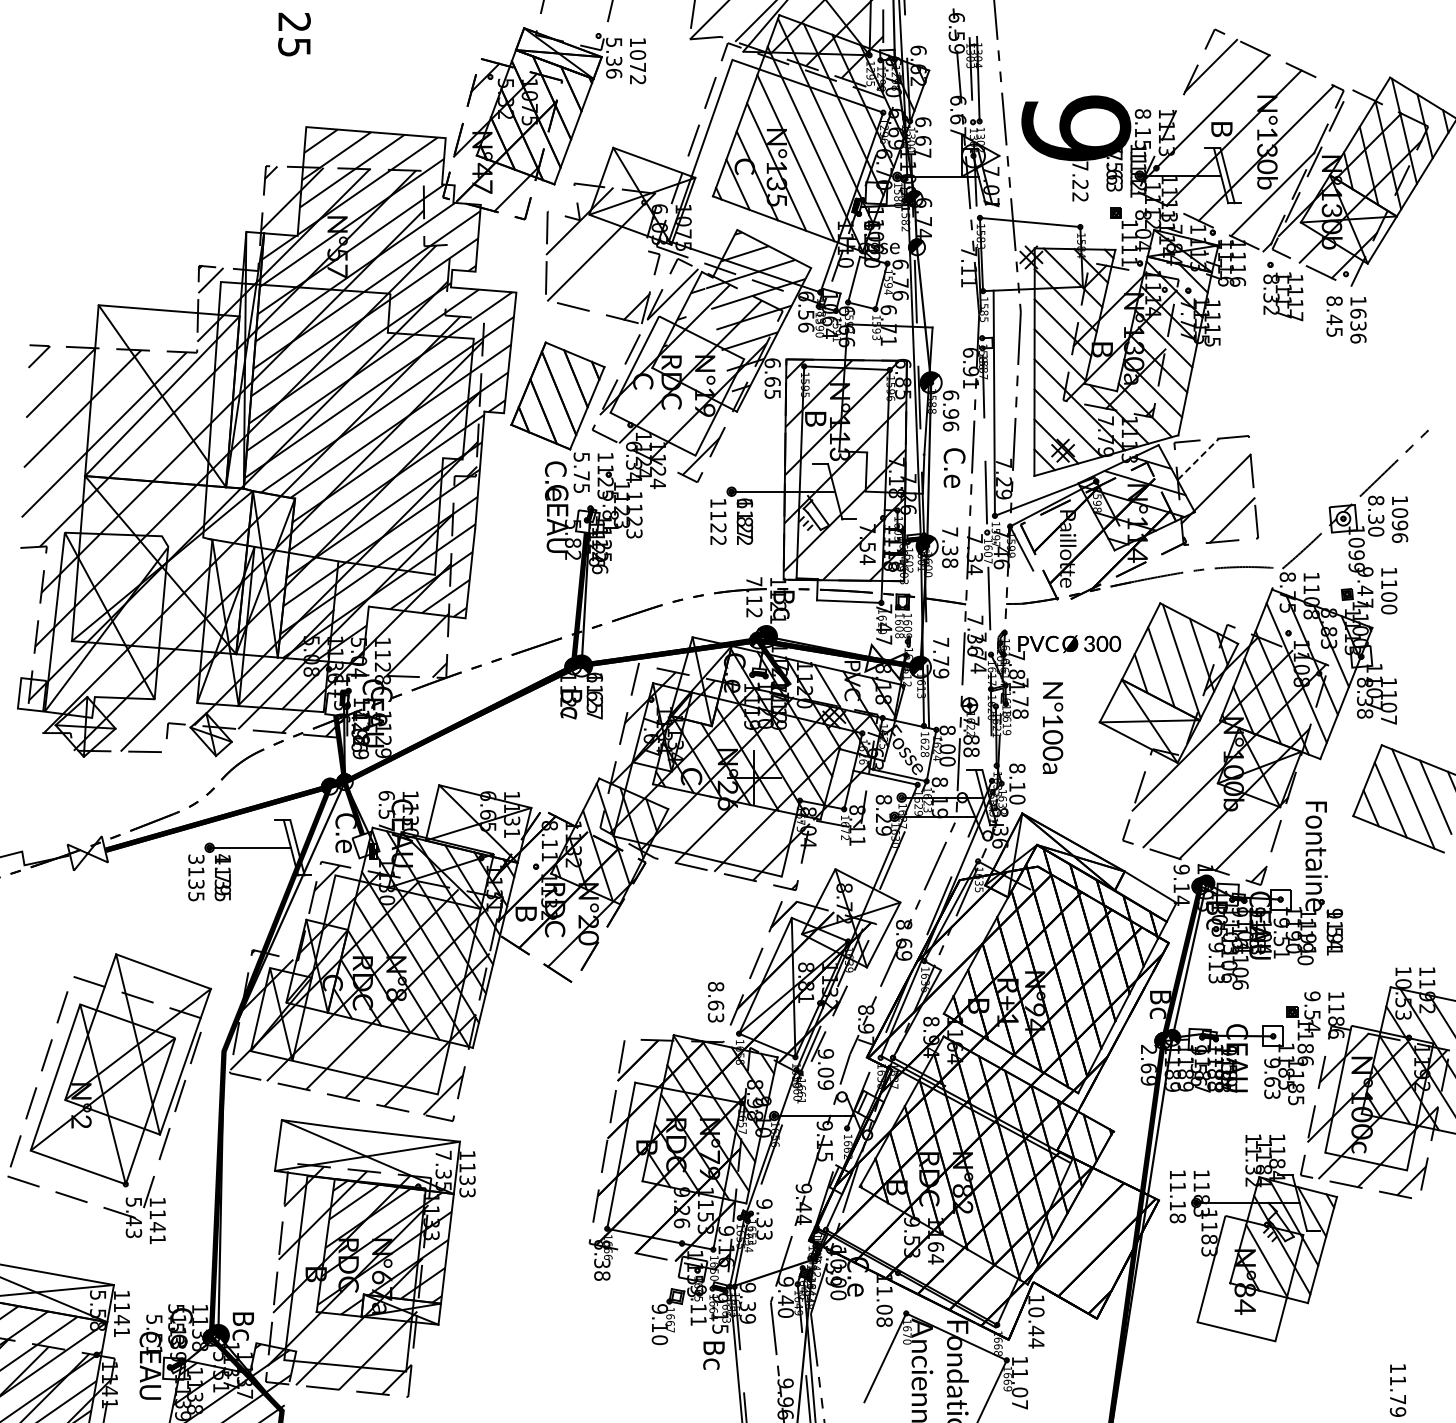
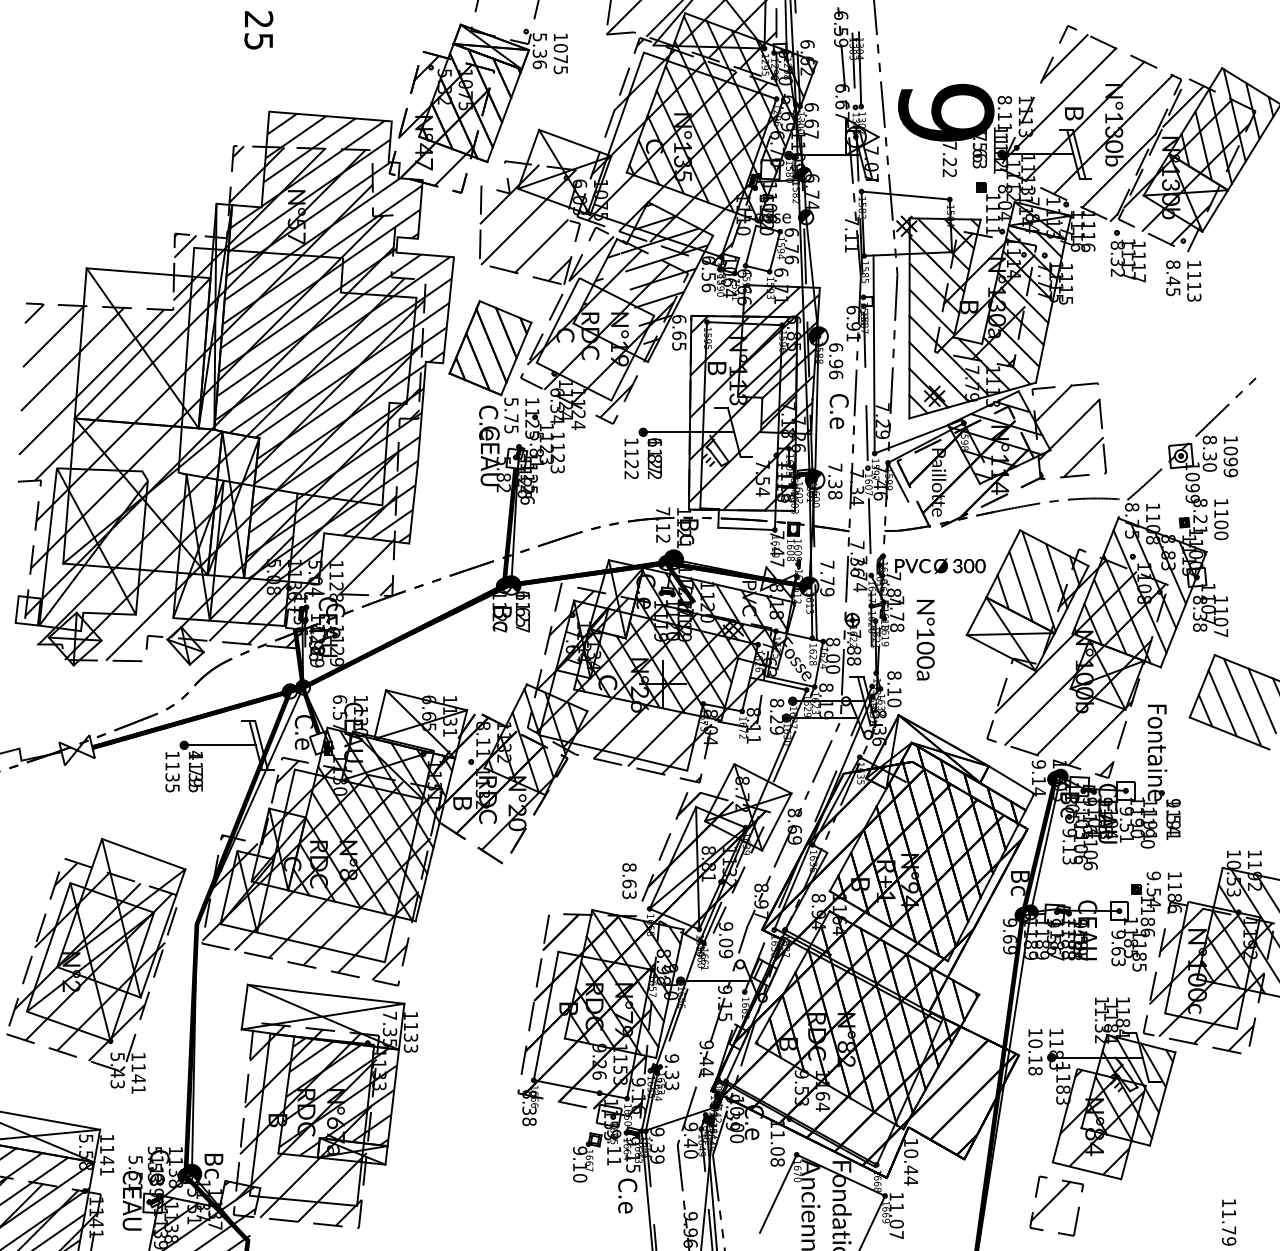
text: (637, 79) -> (560, 69), 1072 -> 1075
line: (1346, 121) -> (1183, 106), added
text: (1142, 144) -> (1004, 126), 8.15 -> 8.11
hatch: (776, 172) -> (682, 151), added
line: (615, 280) -> (541, 246), added
text: (1358, 325) -> (1194, 286), 1636 -> 1113
hatch: (885, 408) -> (778, 359), added
line: (1198, 458) -> (1053, 403), dashed -> solid
text: (1399, 537) -> (1230, 472), 1096 -> 1099
text: (1365, 587) -> (1200, 516), 9.47 -> 8.21
text: (196, 858) -> (172, 754), 3135 -> 1135
text: (1148, 1049) -> (1009, 922), 2.69 -> 9.69
hatch: (106, 1099) -> (93, 966), added
text: (1177, 1187) -> (1035, 1043), 11.18 -> 10.18
hatch: (1253, 1276) -> (1102, 1122), added
text: (713, 1360) -> (627, 1196), Bc -> C.e
part: (1196, 1366) -> (1051, 1201), added

